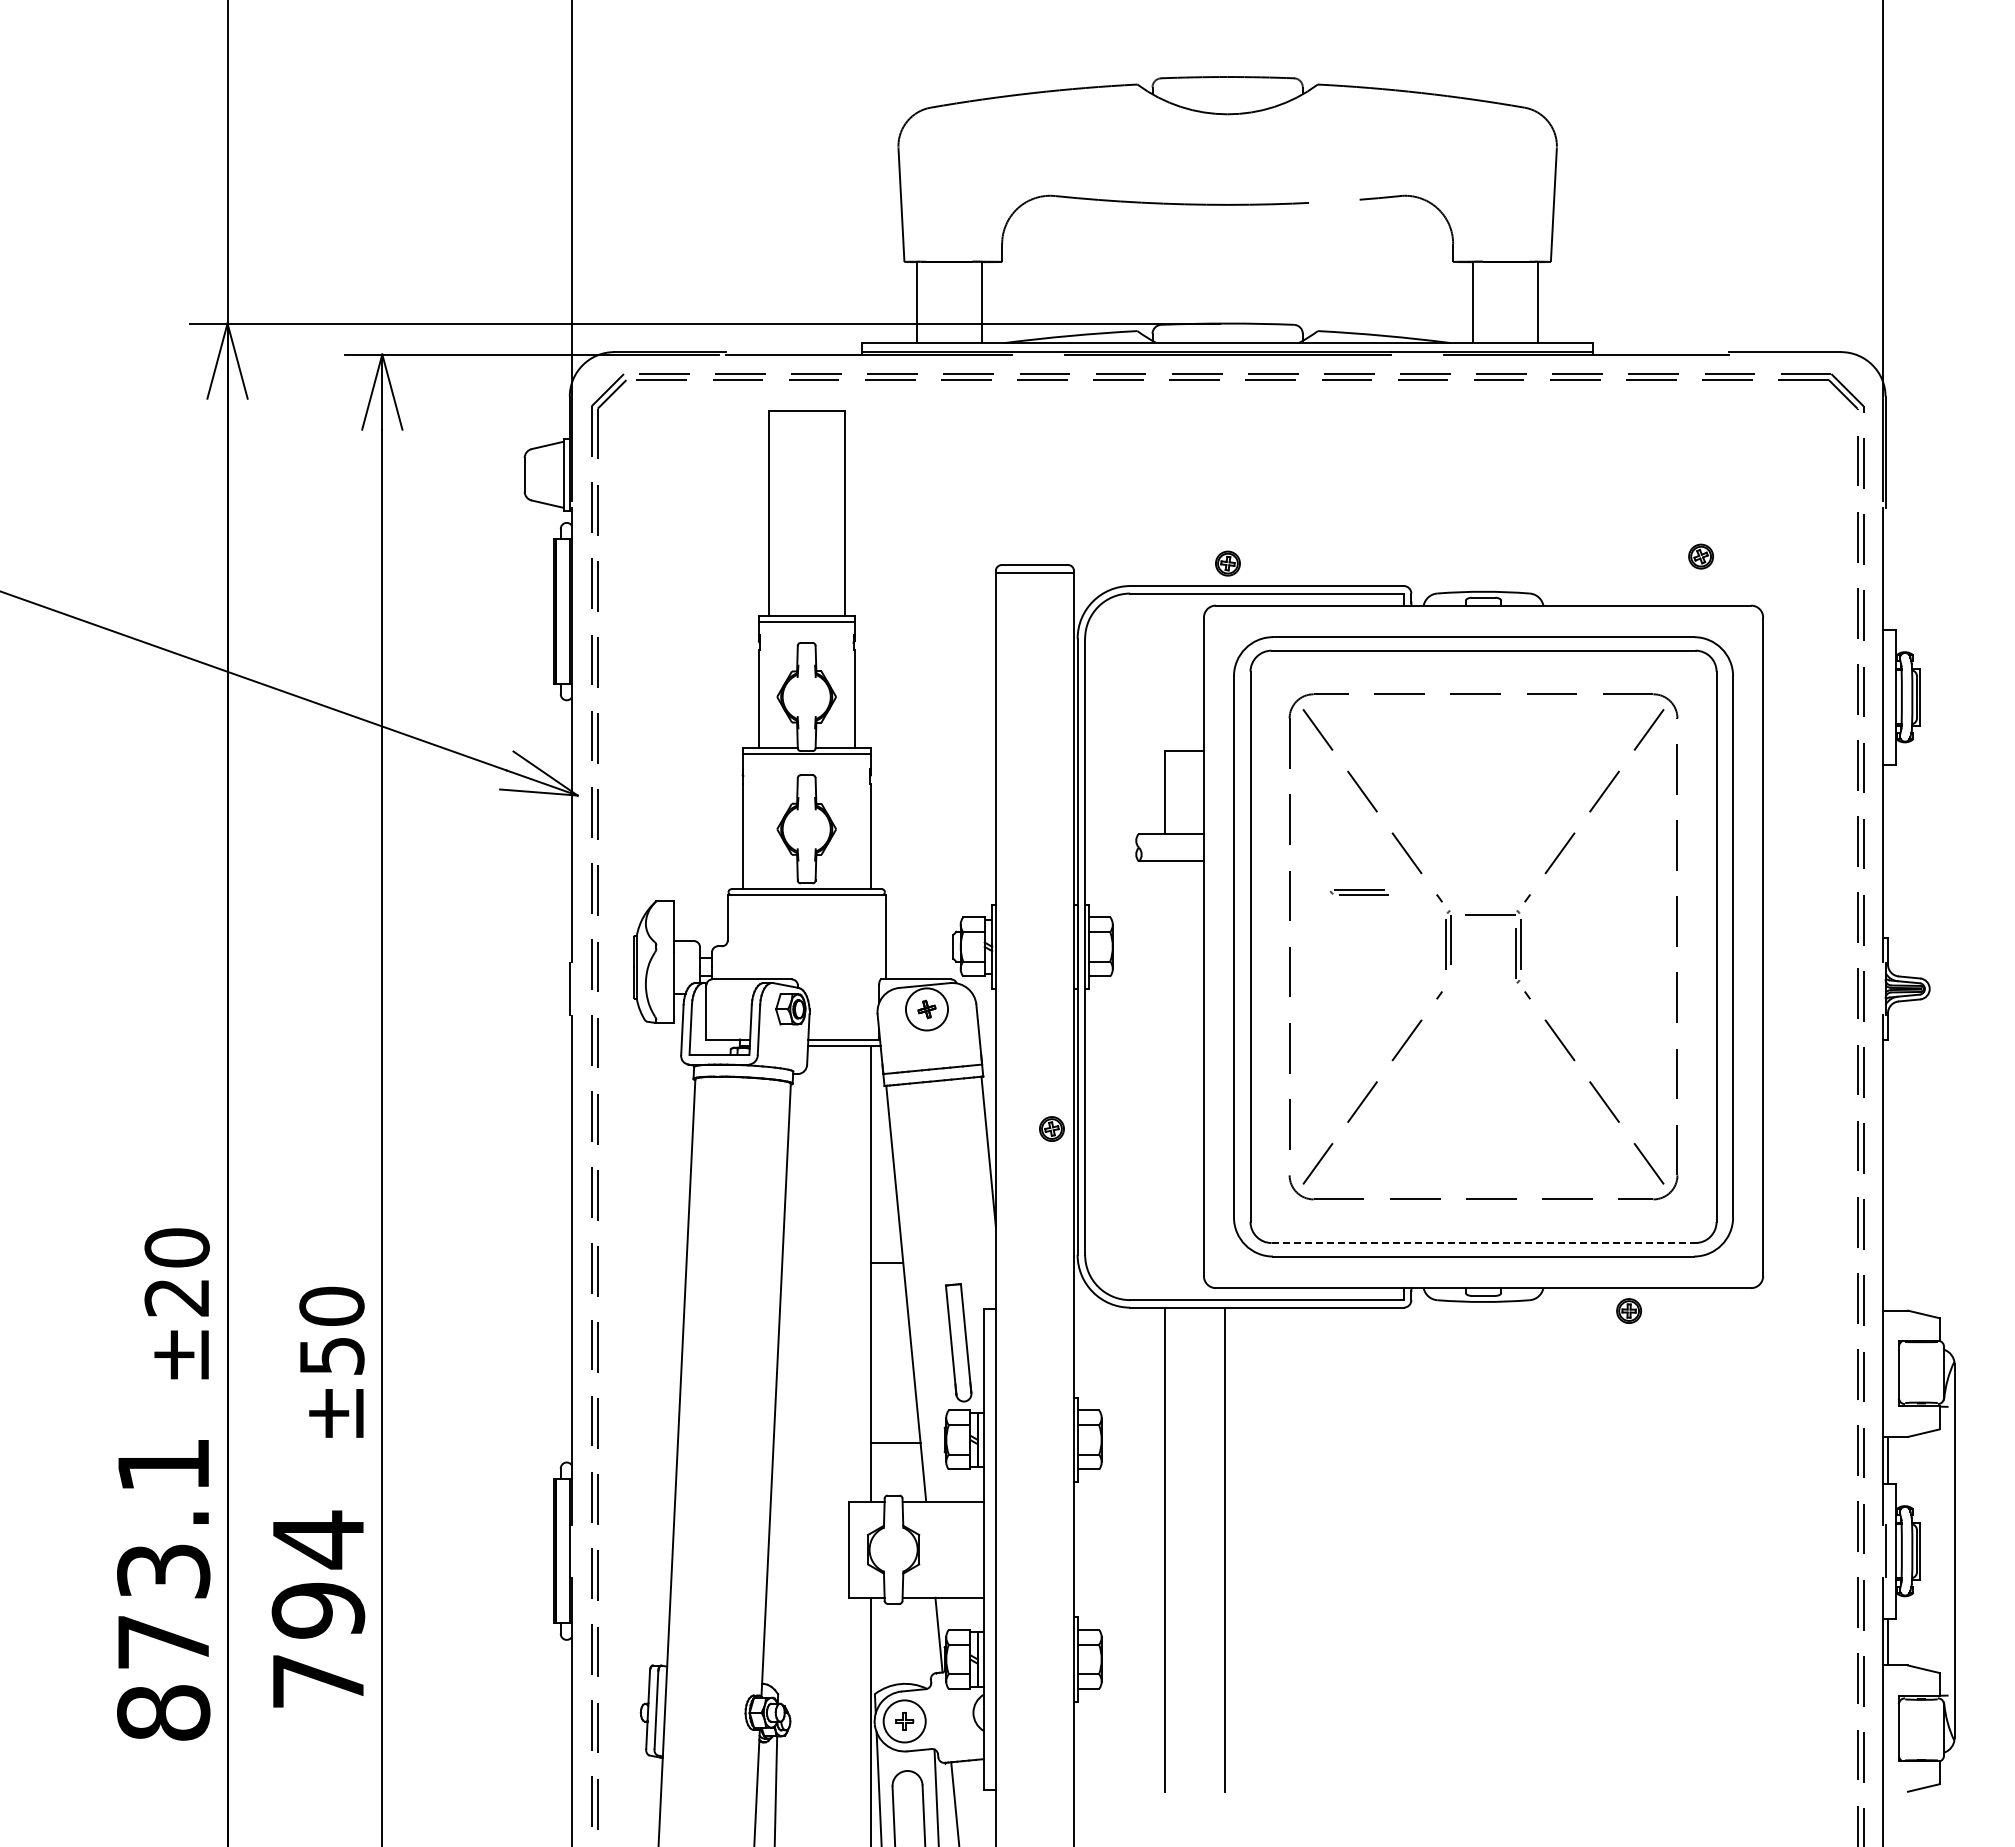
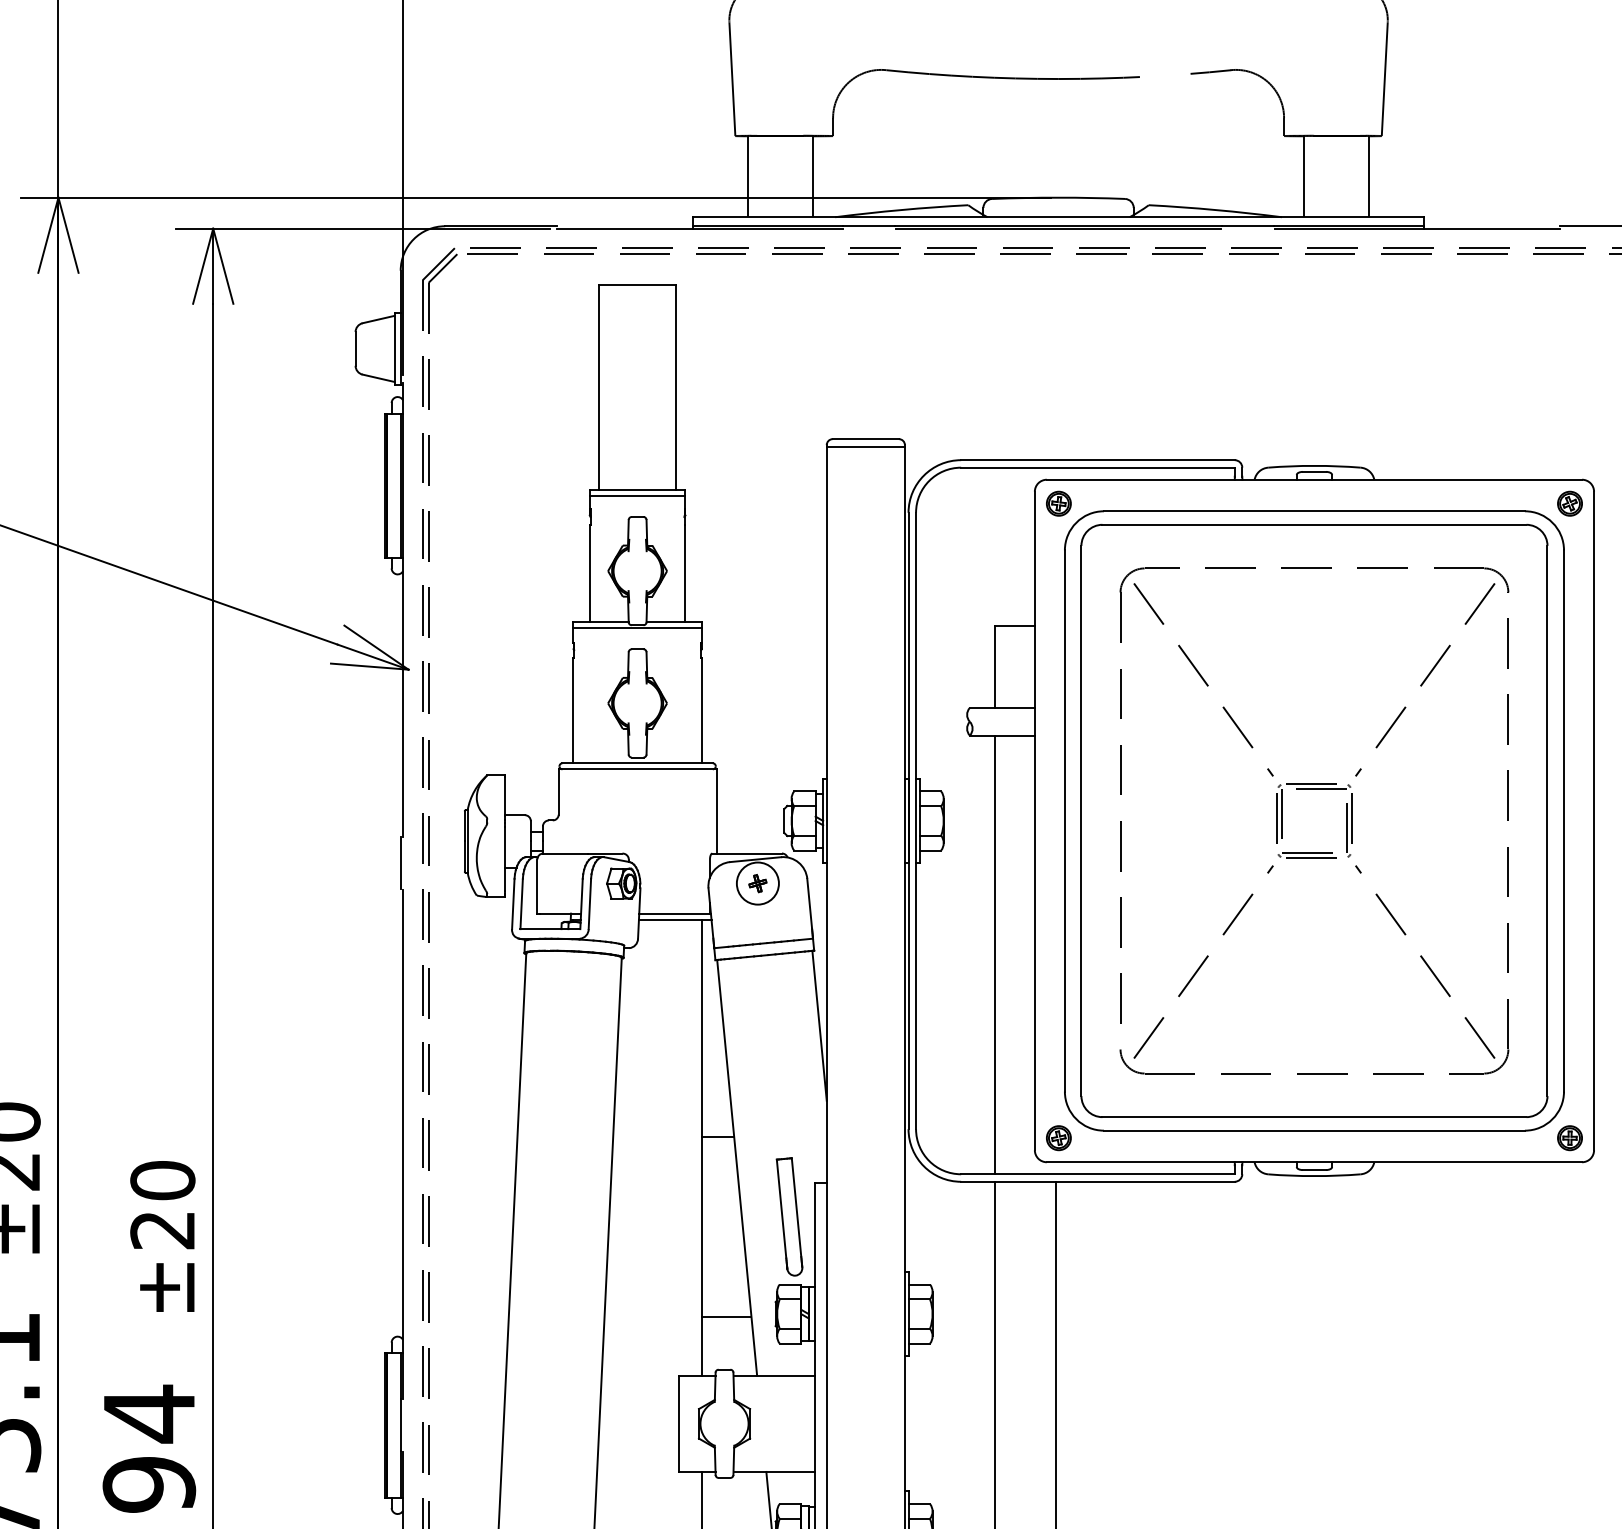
part: (1700, 556) -> (1569, 503), moved
part: (1227, 563) -> (1058, 503), moved
part: (1358, 892) -> (1306, 855), moved
line: (1483, 909) -> (1314, 783), added
line: (1164, 1080) -> (995, 954), added
part: (1051, 1128) -> (1058, 1137), moved
line: (1483, 1243) -> (1314, 1117), dashed -> solid
part: (1628, 1310) -> (1569, 1137), moved
text: (331, 1356) -> (162, 1230), ±50 -> ±20

